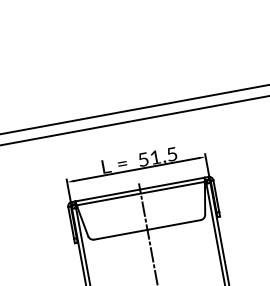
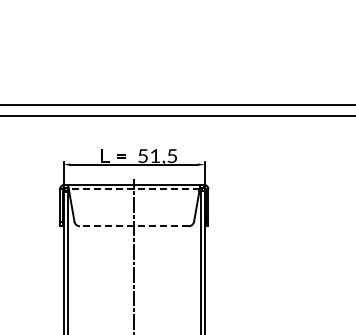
line: (141, 193) -> (134, 189), solid -> dashed
line: (146, 230) -> (133, 226), solid -> dashed

